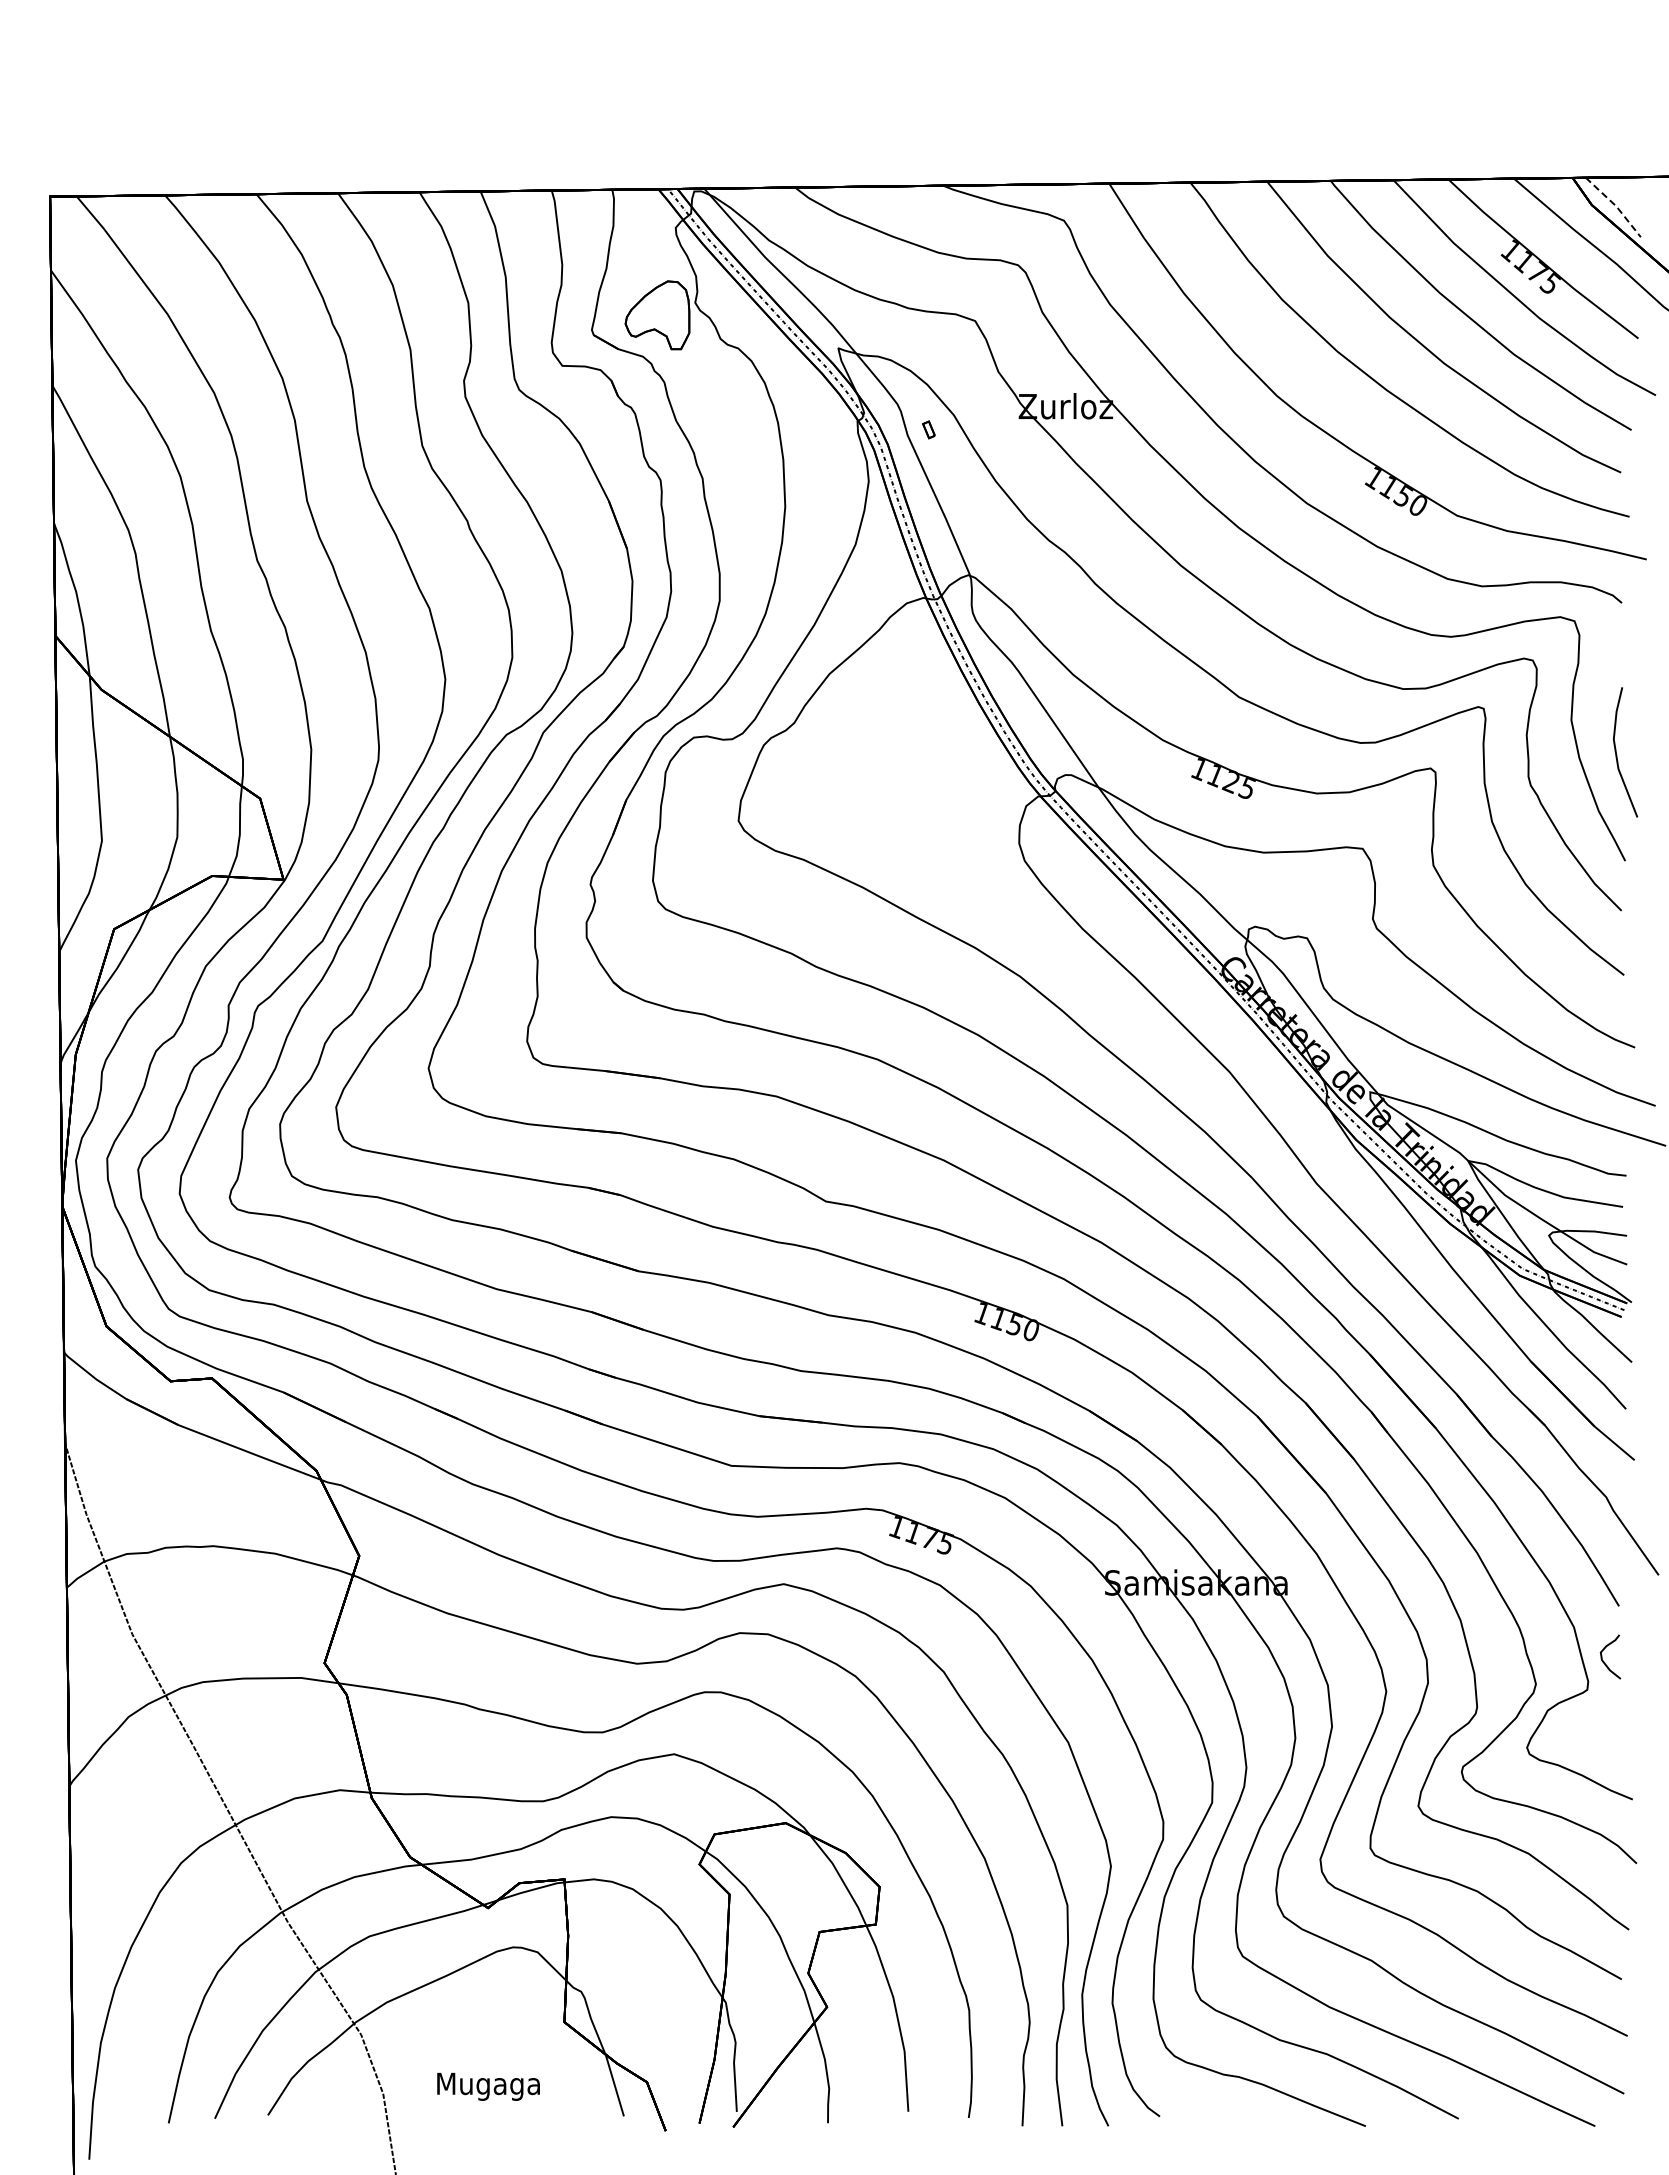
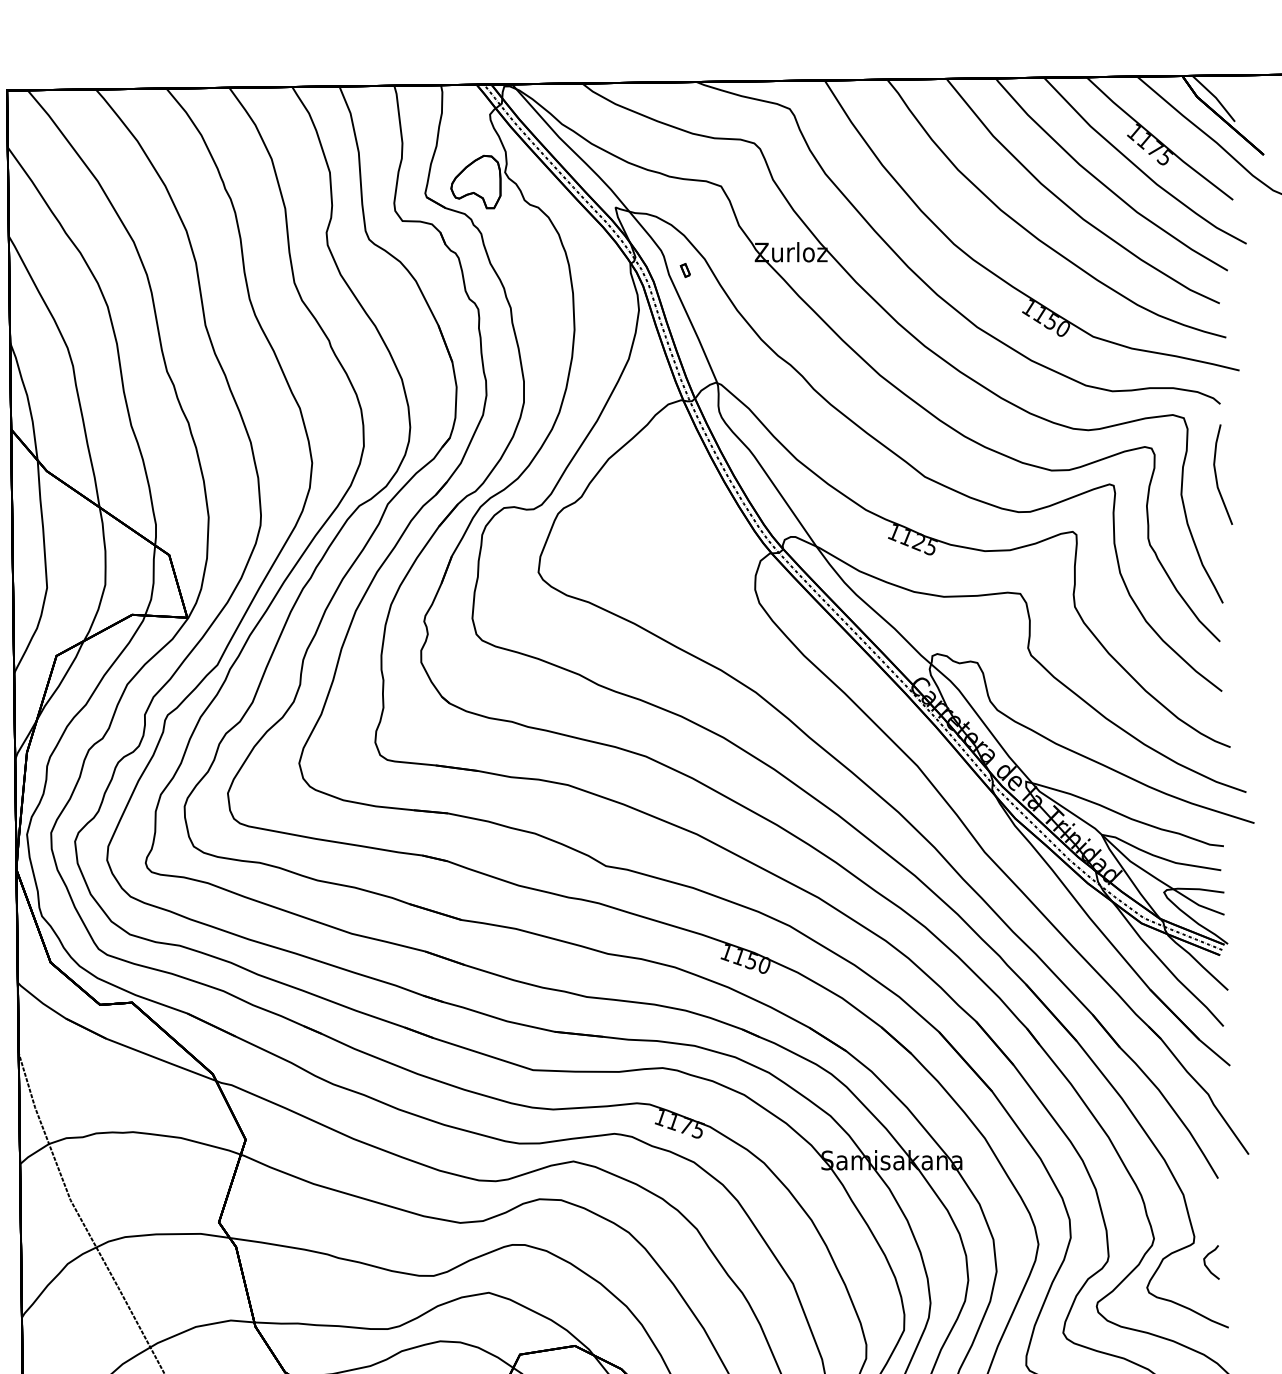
line: (1616, 206) -> (1216, 98), dashed -> solid
line: (1617, 754) -> (1216, 476), moved
curve: (1604, 1661) -> (1206, 1265), moved

